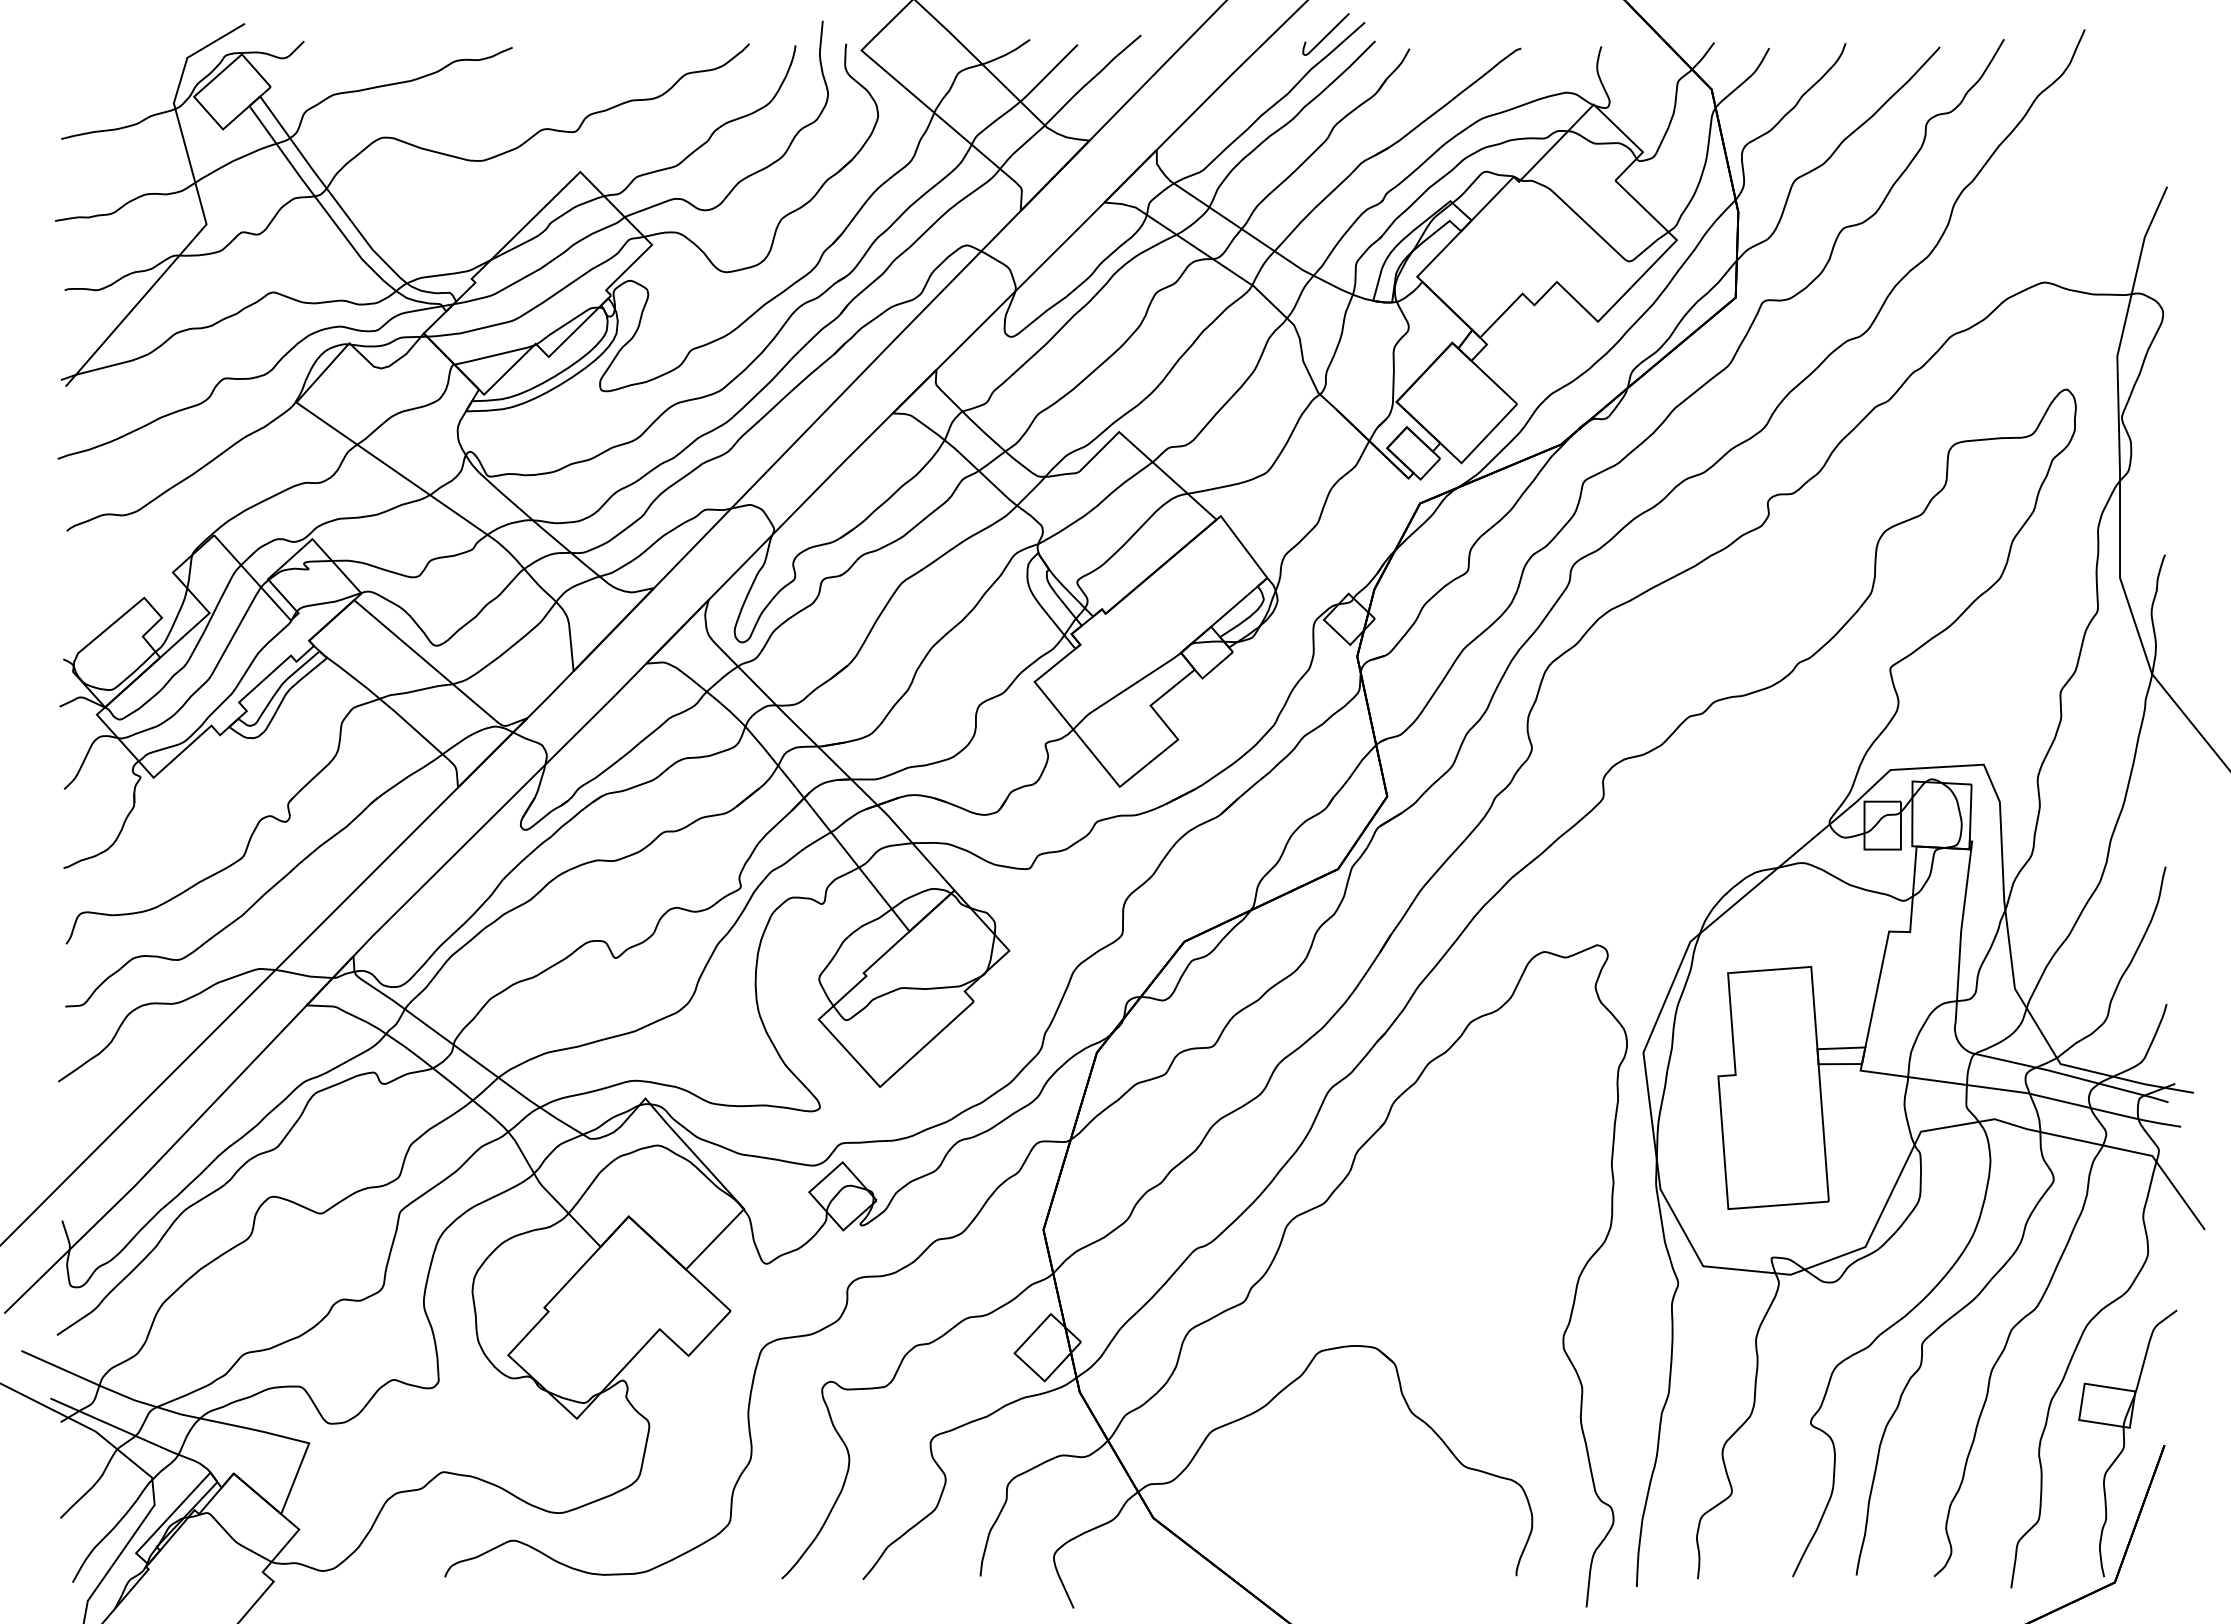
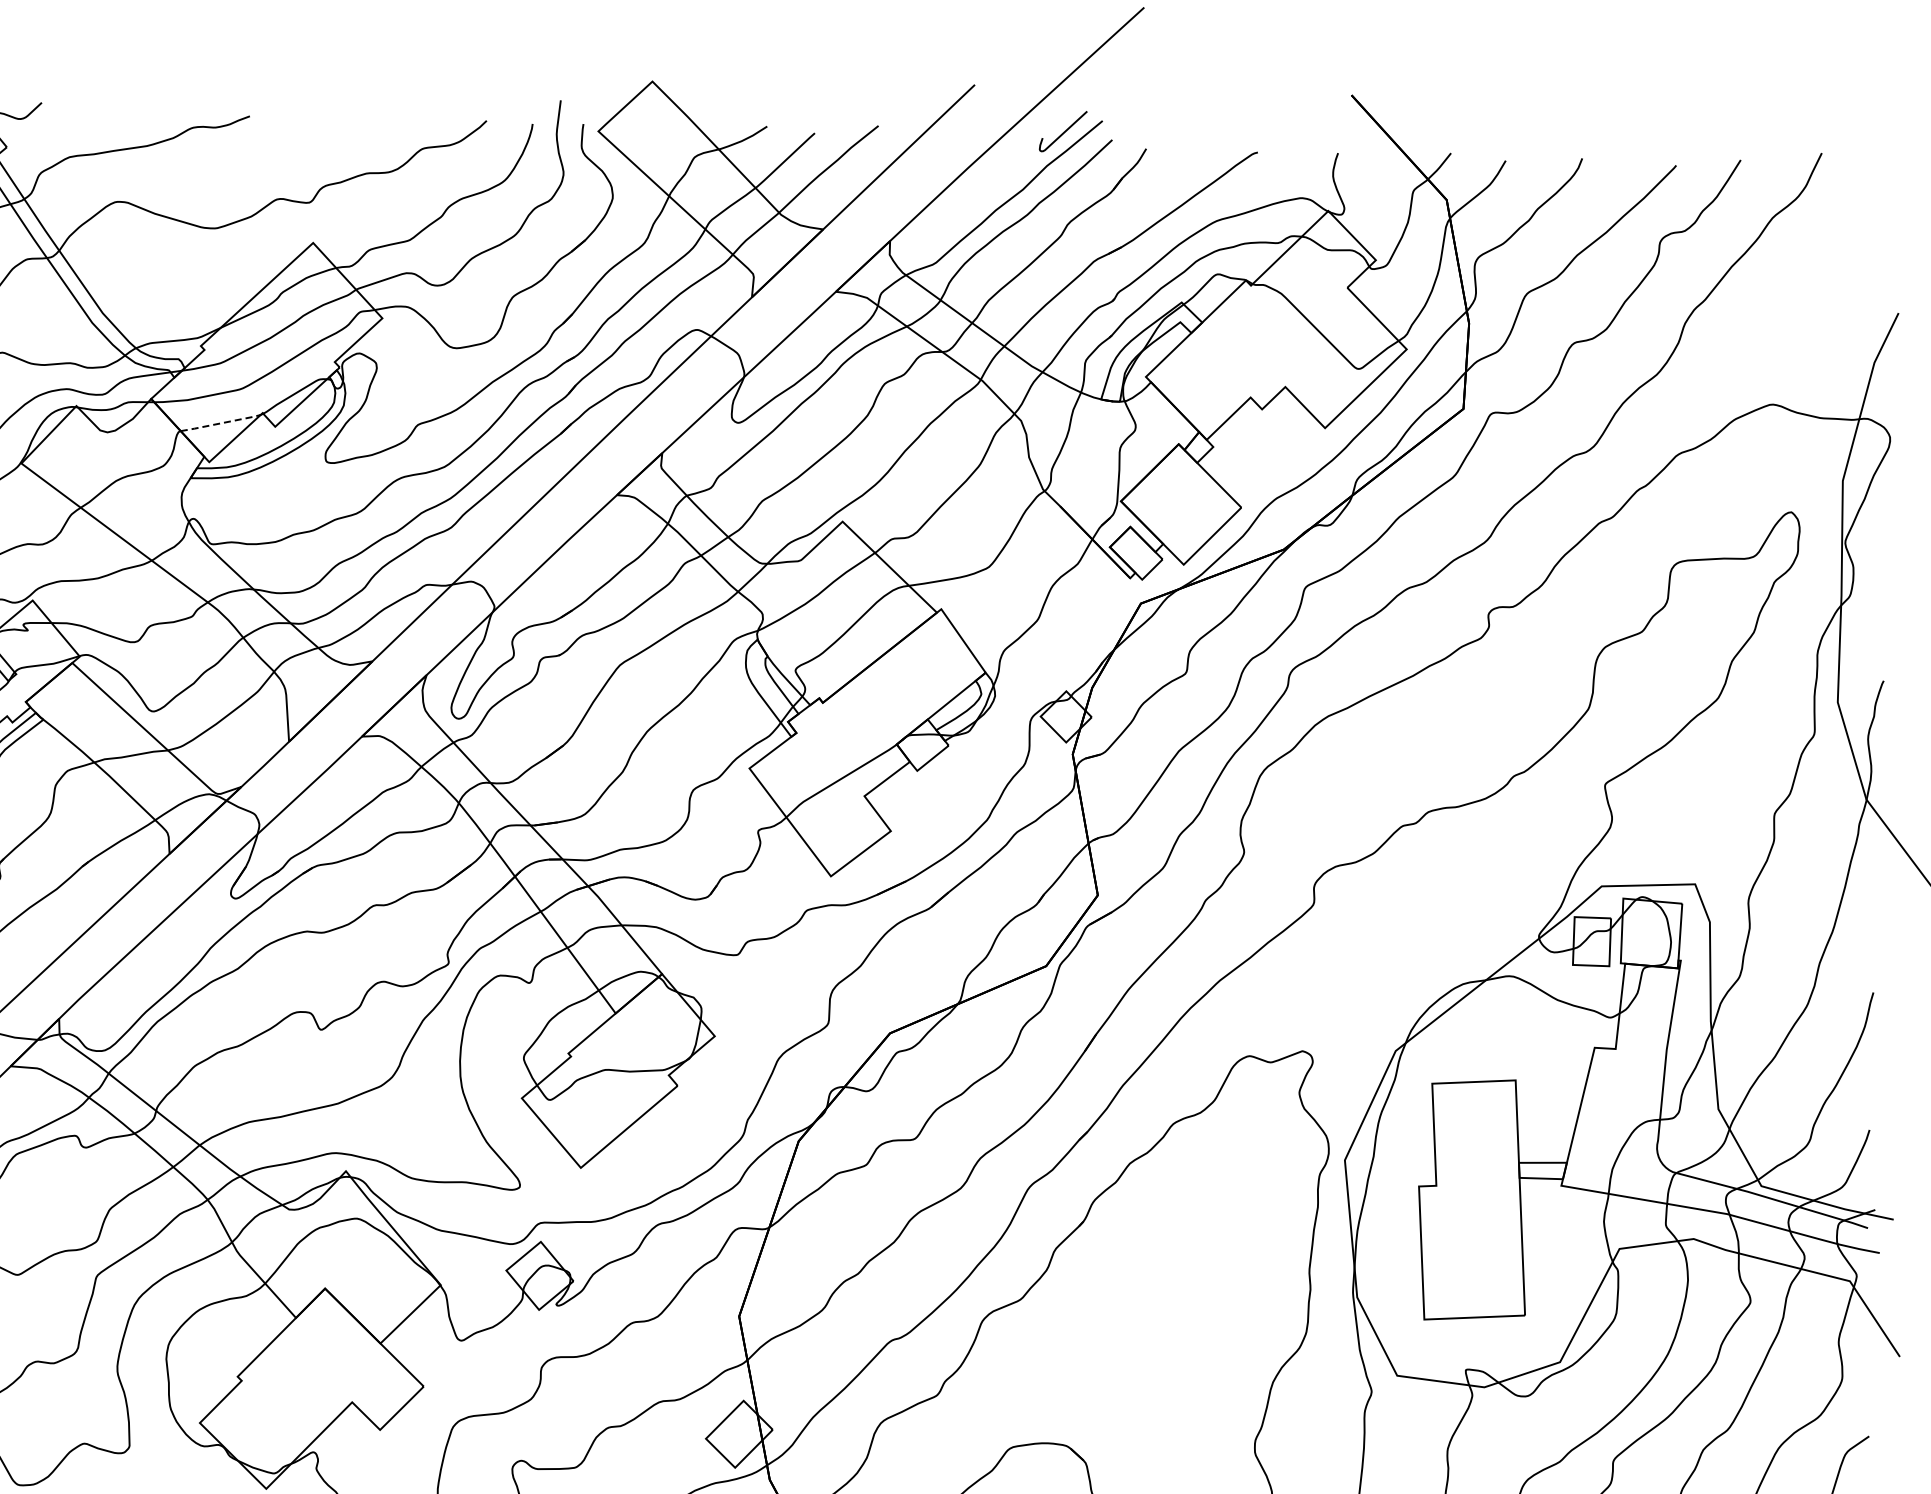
line: (494, 355) -> (221, 423), solid -> dashed

